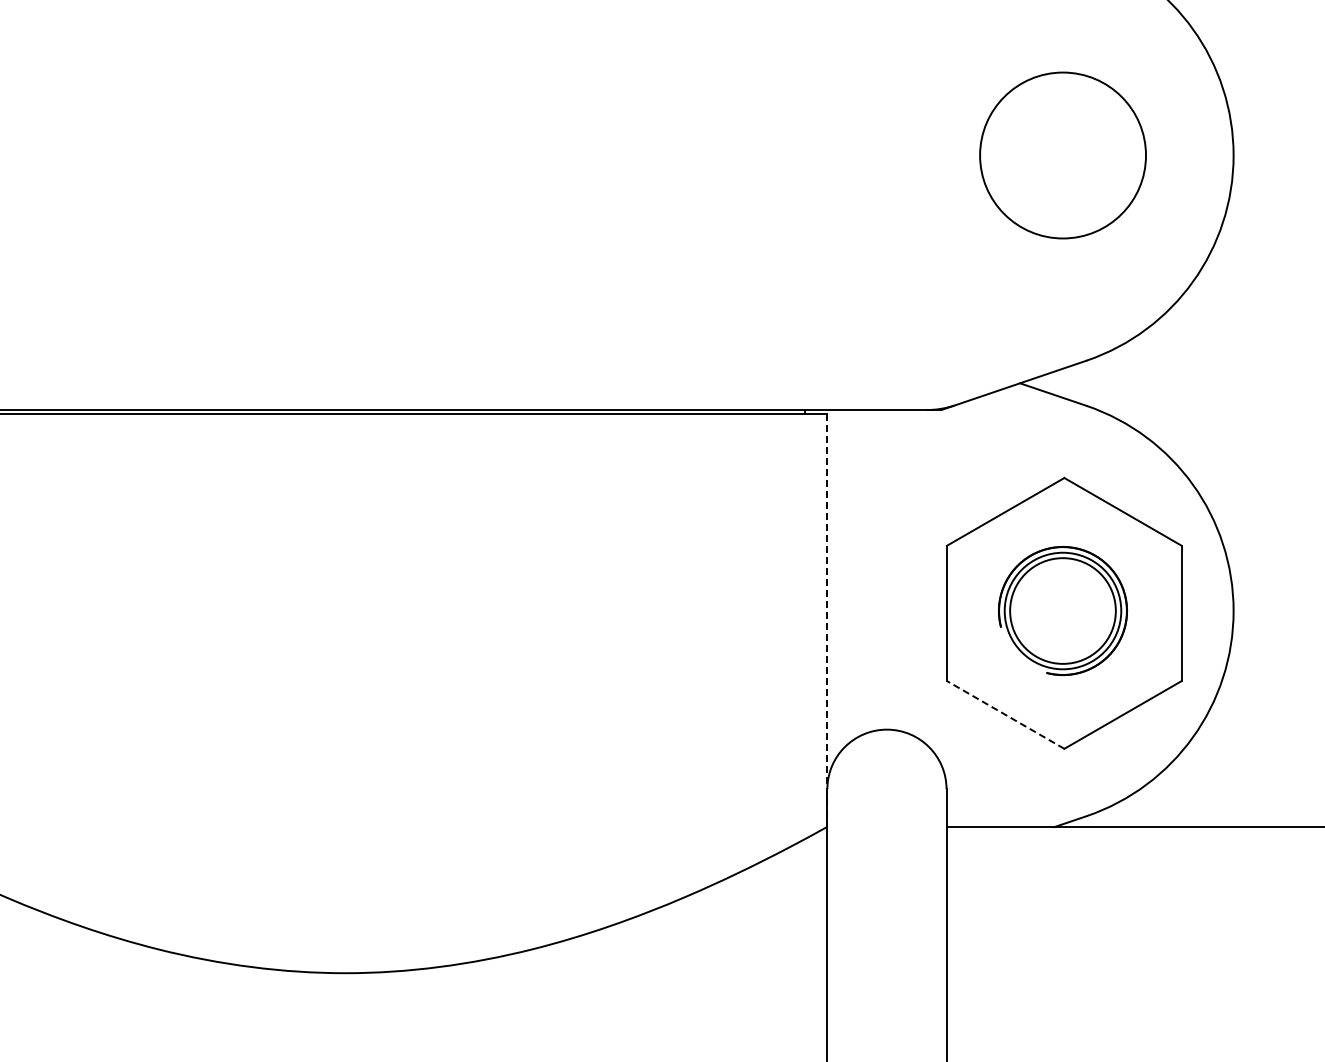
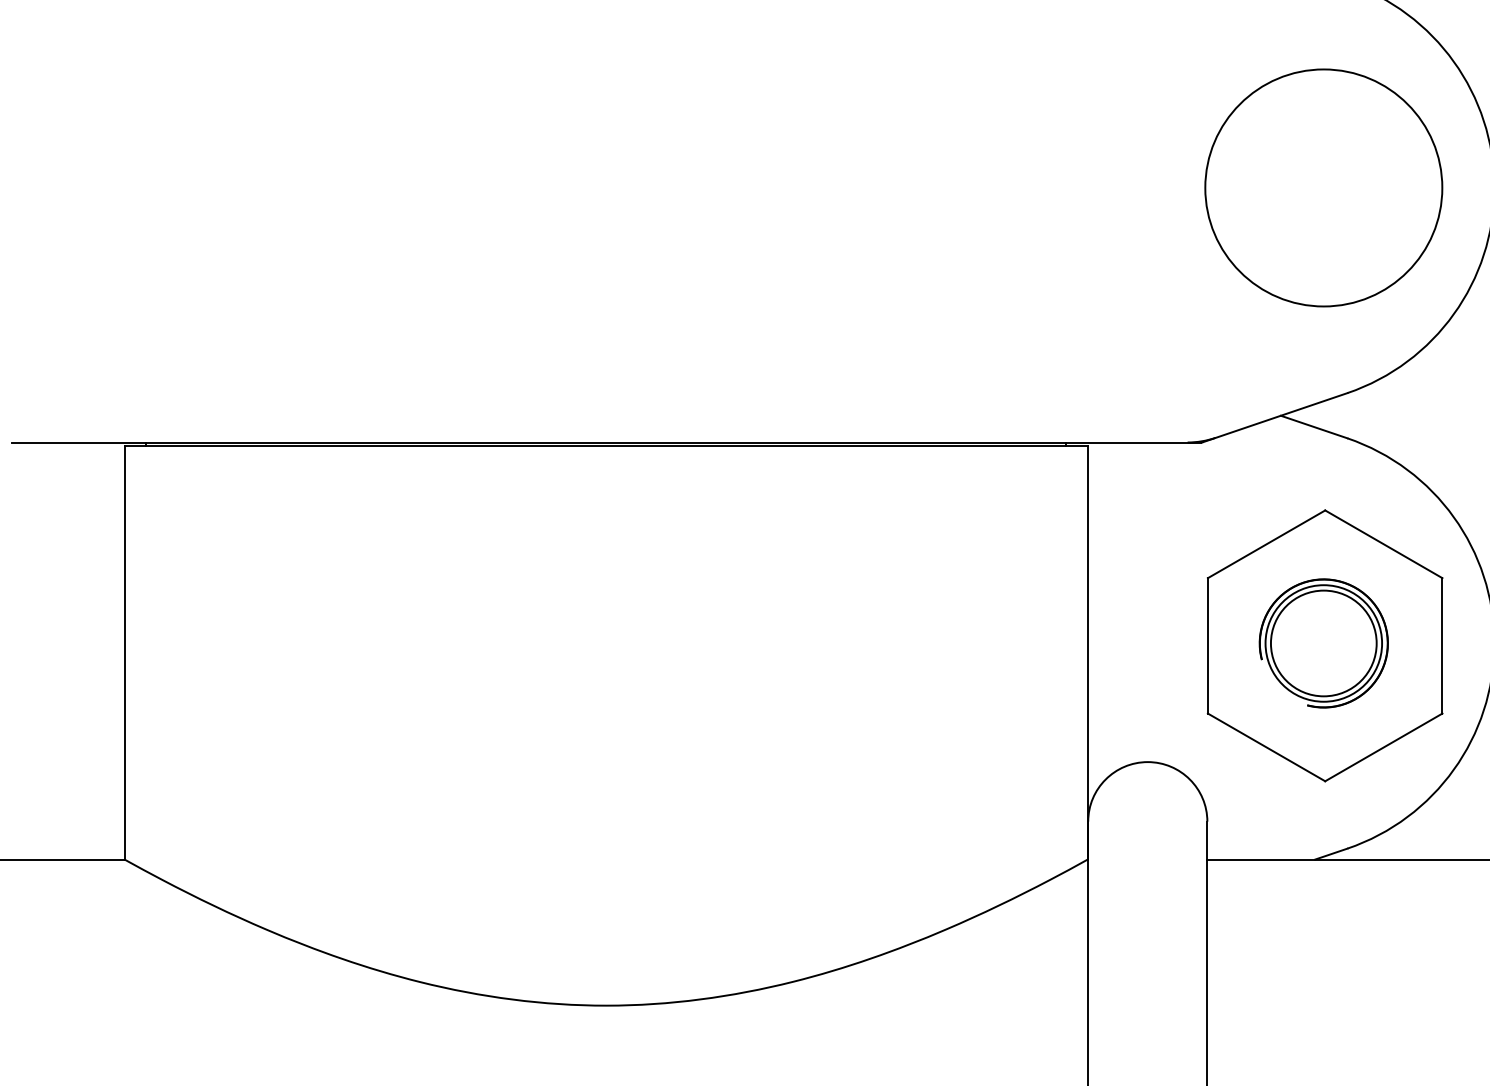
circle: (1062, 155) -> (1323, 187), size x1.43
line: (826, 620) -> (1087, 652), dashed -> solid
line: (1005, 715) -> (1266, 747), dashed -> solid

